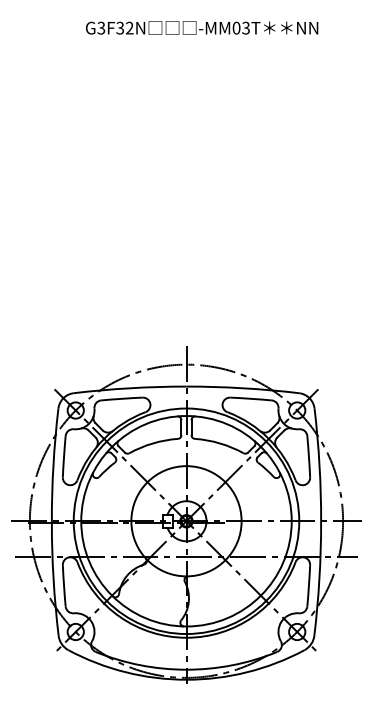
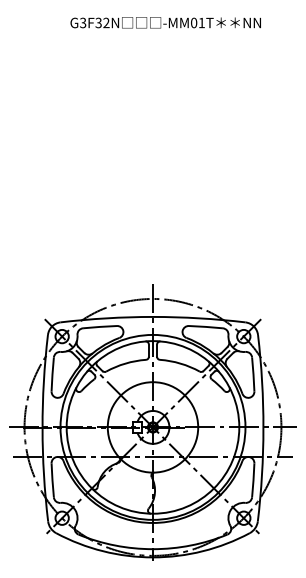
text: (245, 27) -> (201, 22), -MM03T -> -MM01T

